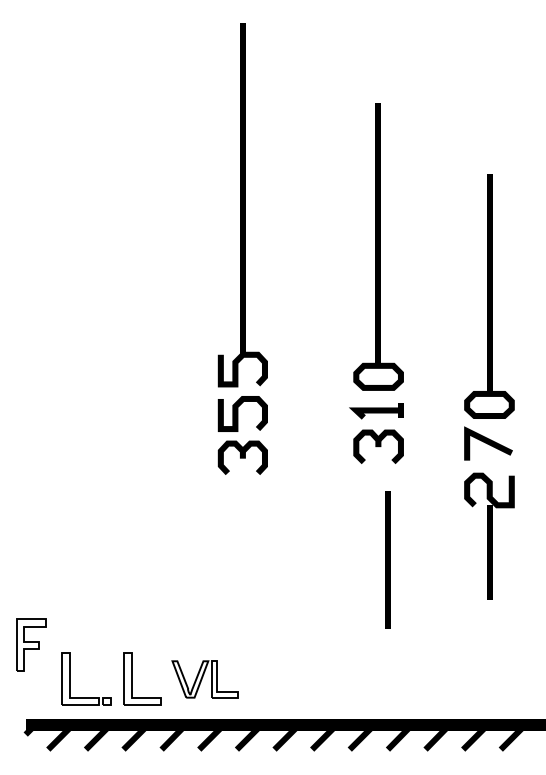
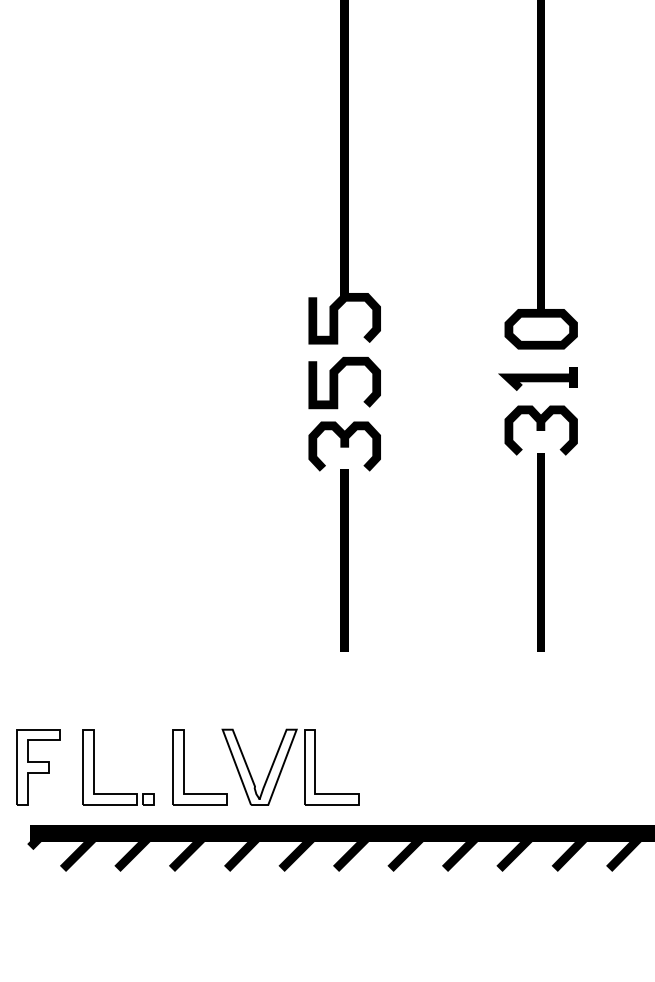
line: (242, 536) -> (344, 560), added
line: (387, 559) -> (539, 551), moved
part: (31, 644) -> (38, 765), moved
part: (204, 679) -> (289, 767), size x1.43

